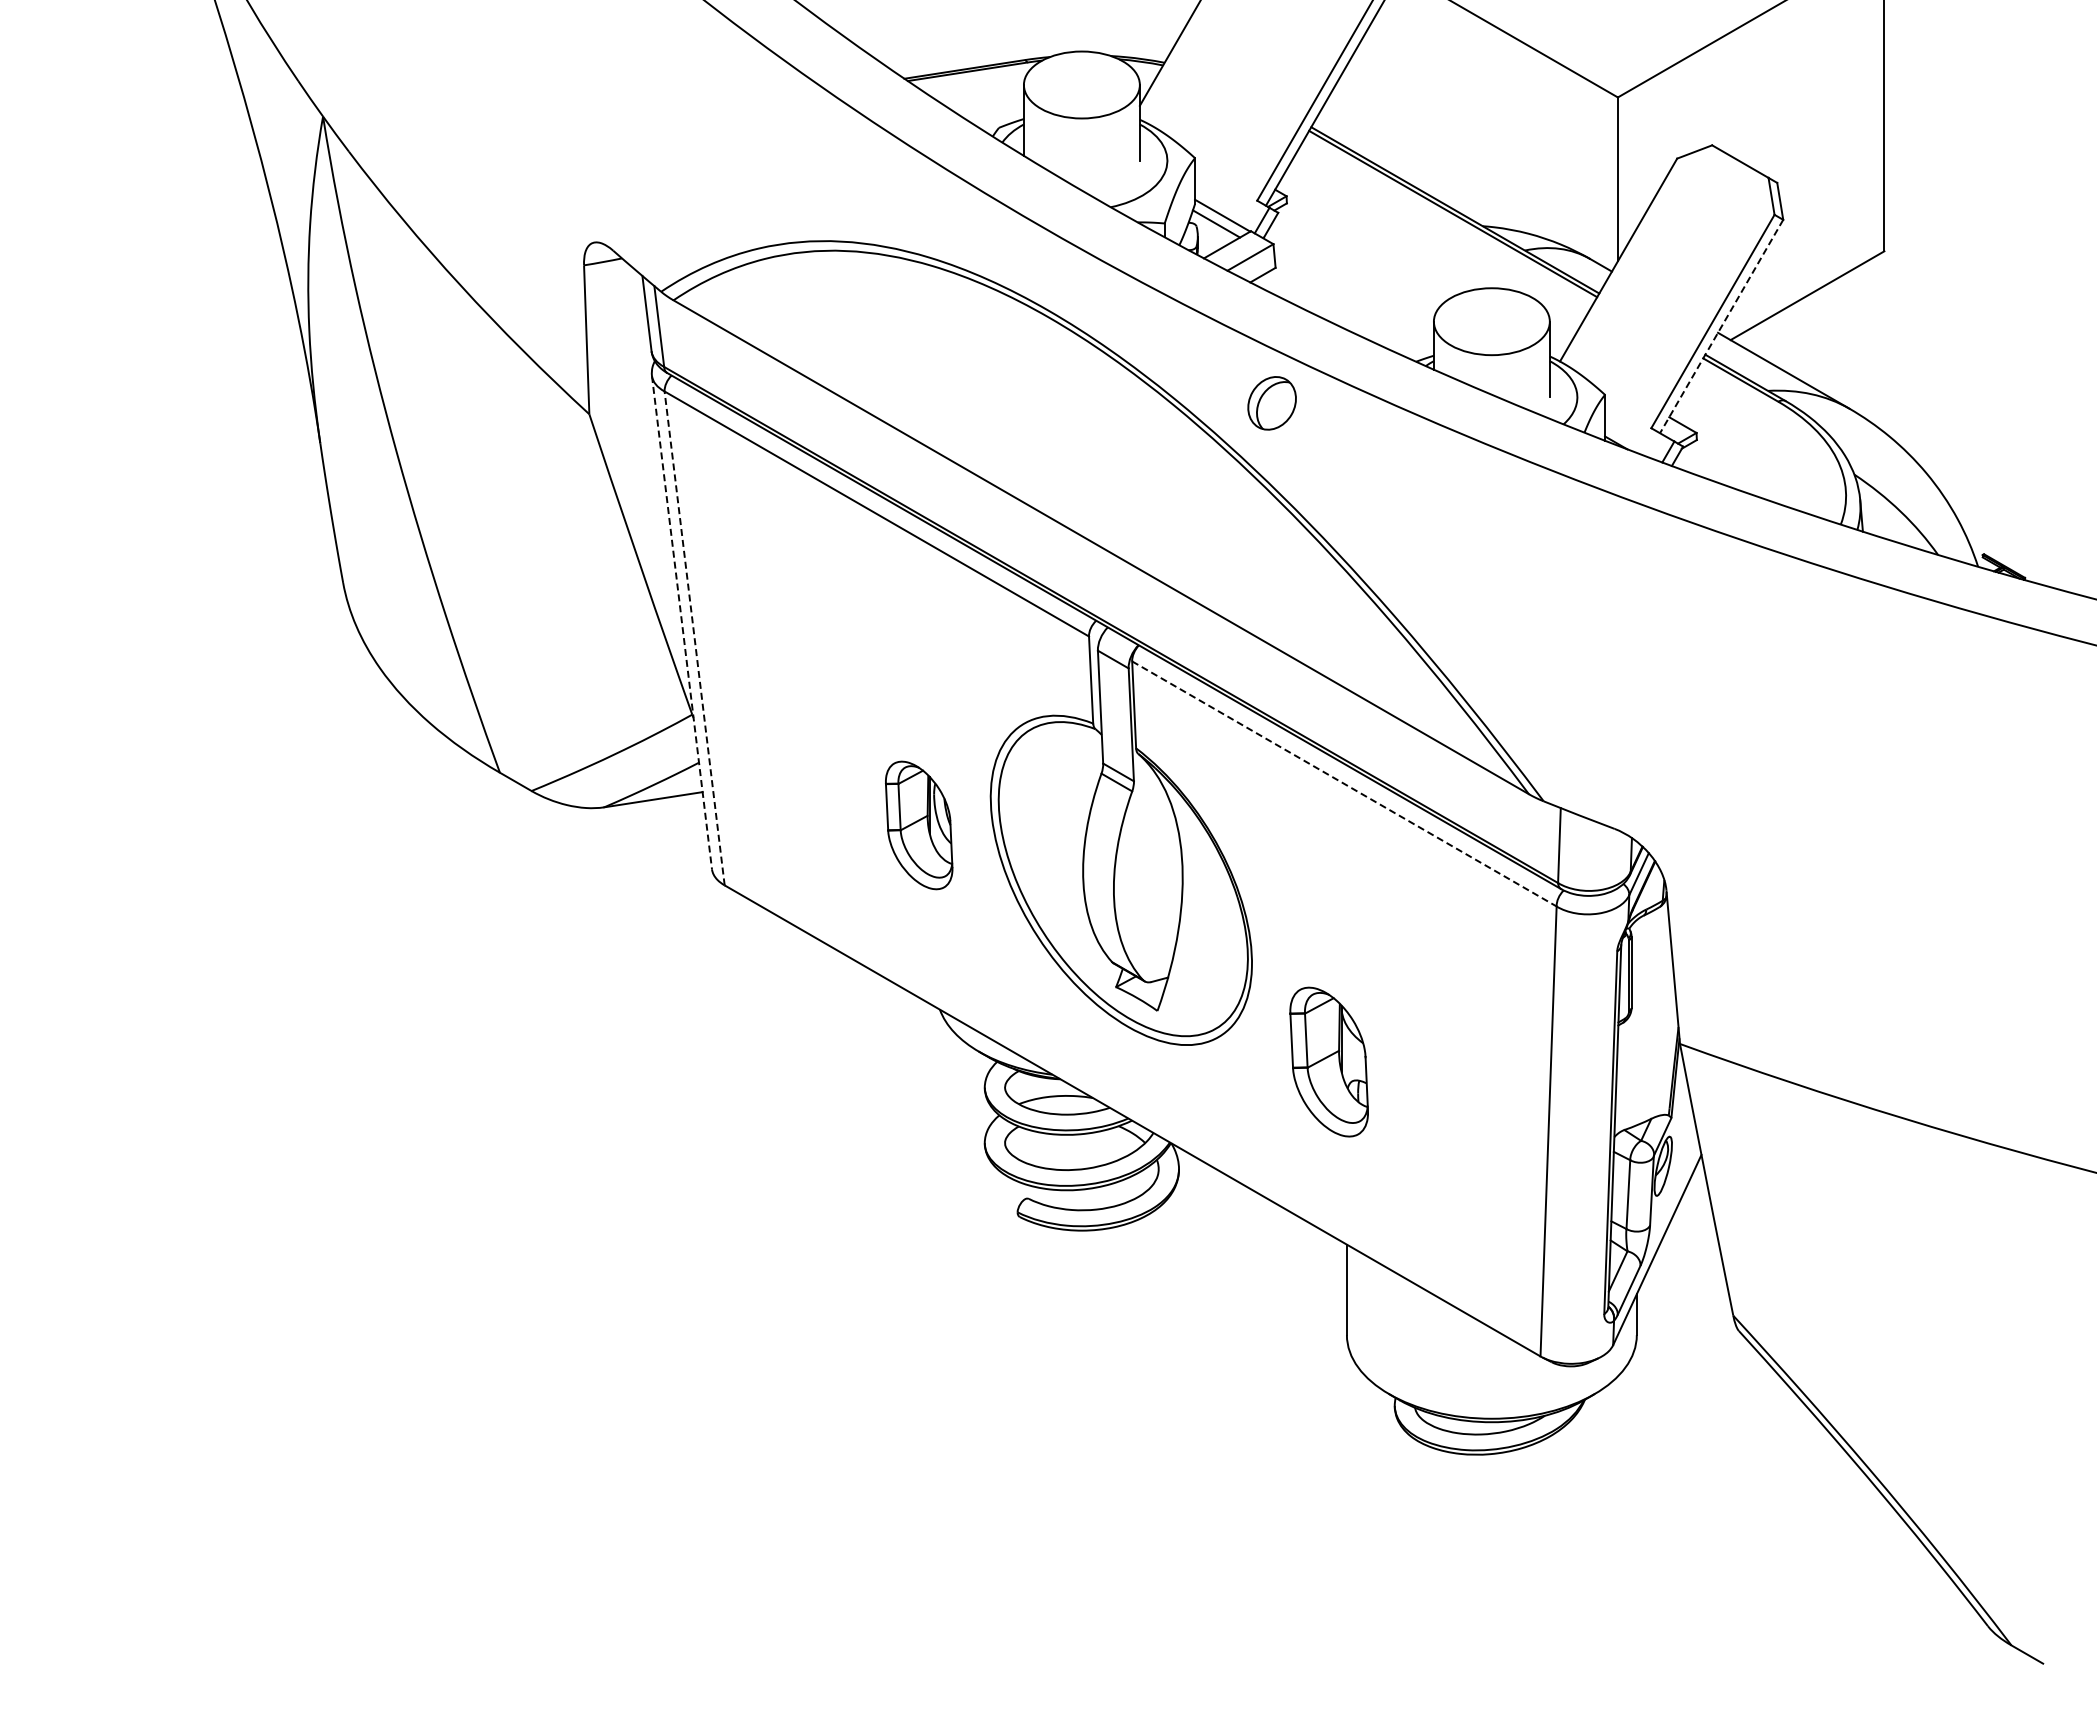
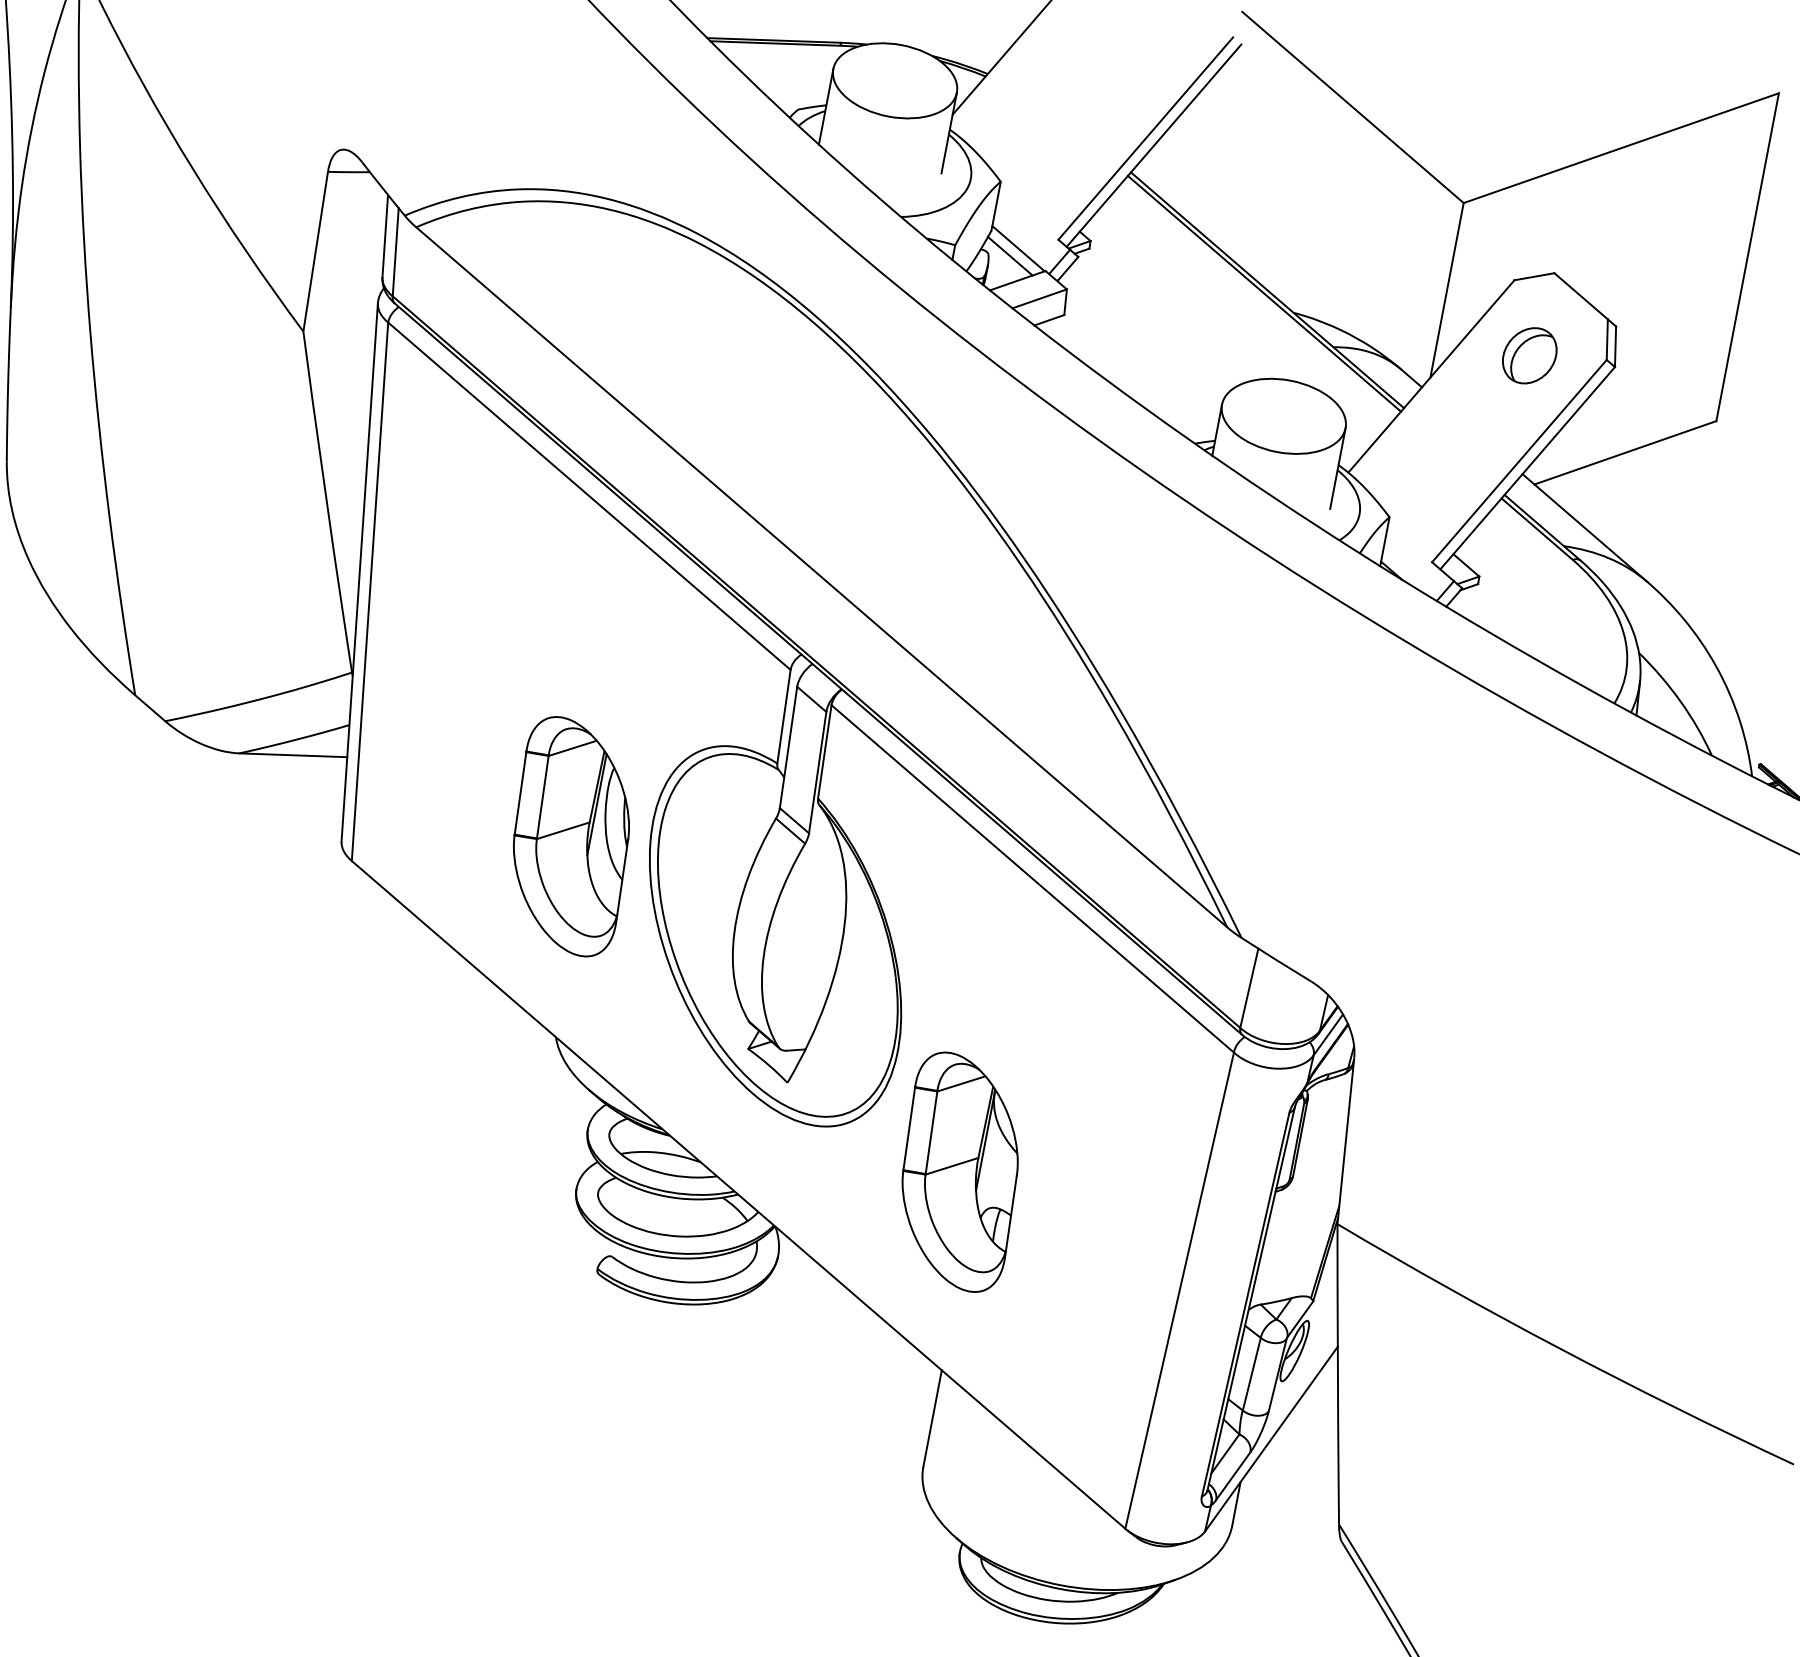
line: (1721, 326) -> (1527, 468), dashed -> solid
part: (1271, 403) -> (1529, 355), moved
line: (682, 622) -> (360, 572), dashed -> solid
line: (694, 638) -> (369, 591), dashed -> solid
line: (1344, 784) -> (1032, 879), dashed -> solid
part: (918, 825) -> (570, 836), size x1.67
part: (1328, 1061) -> (959, 1171), size x1.43

